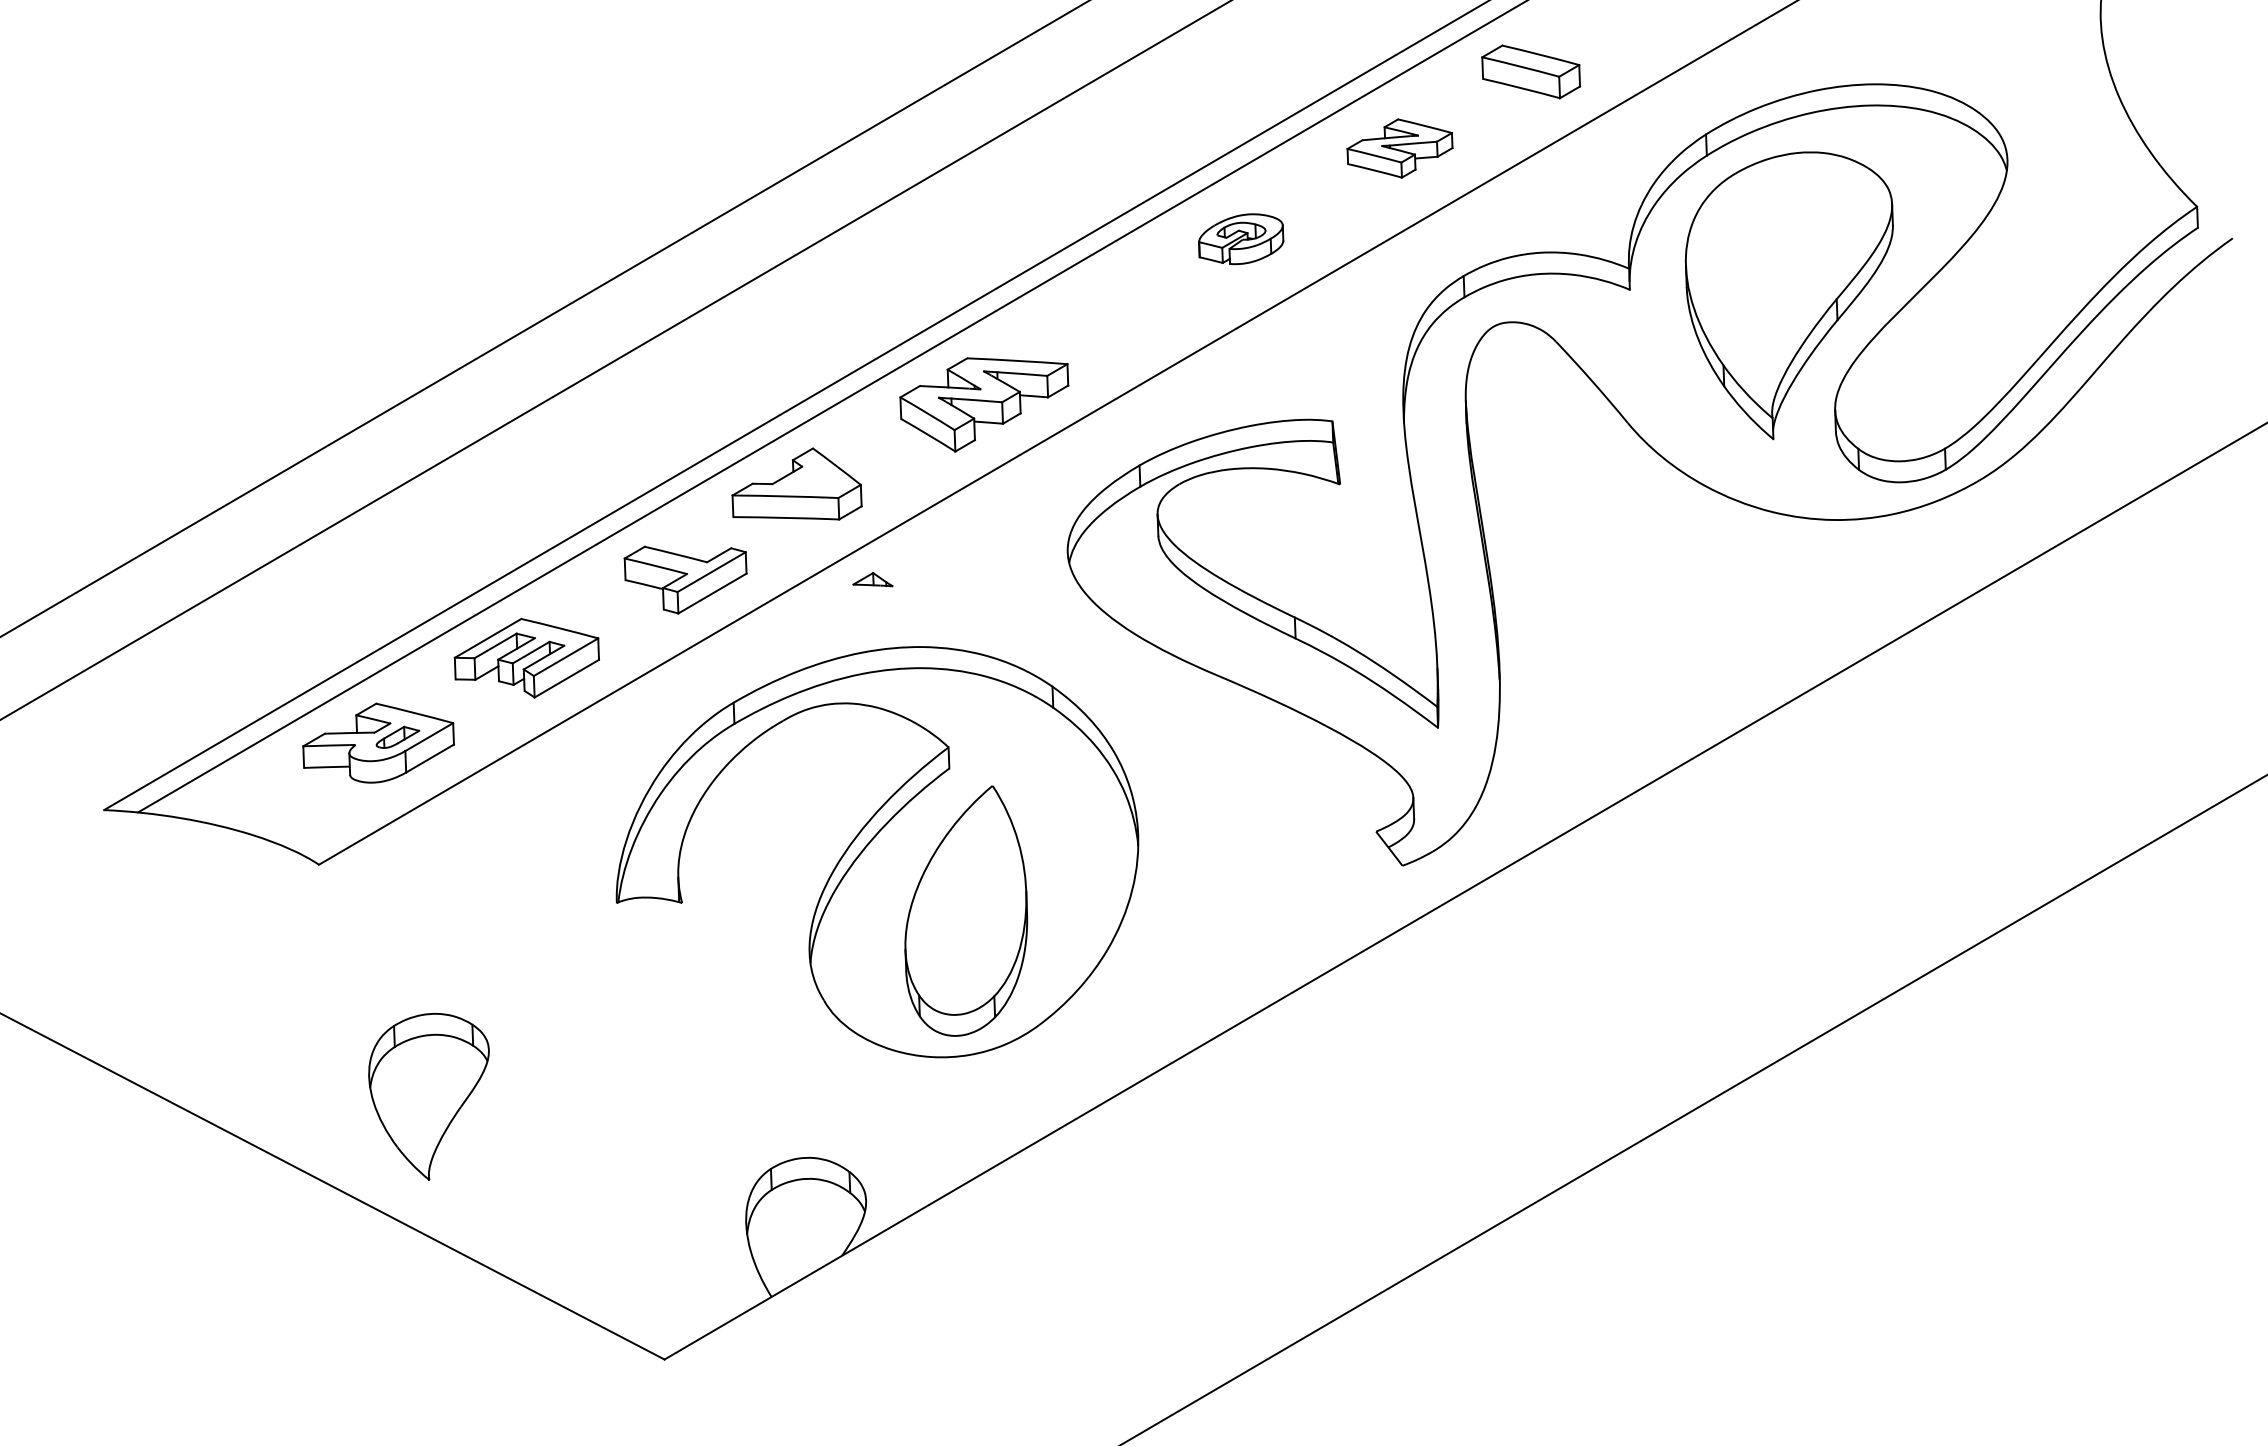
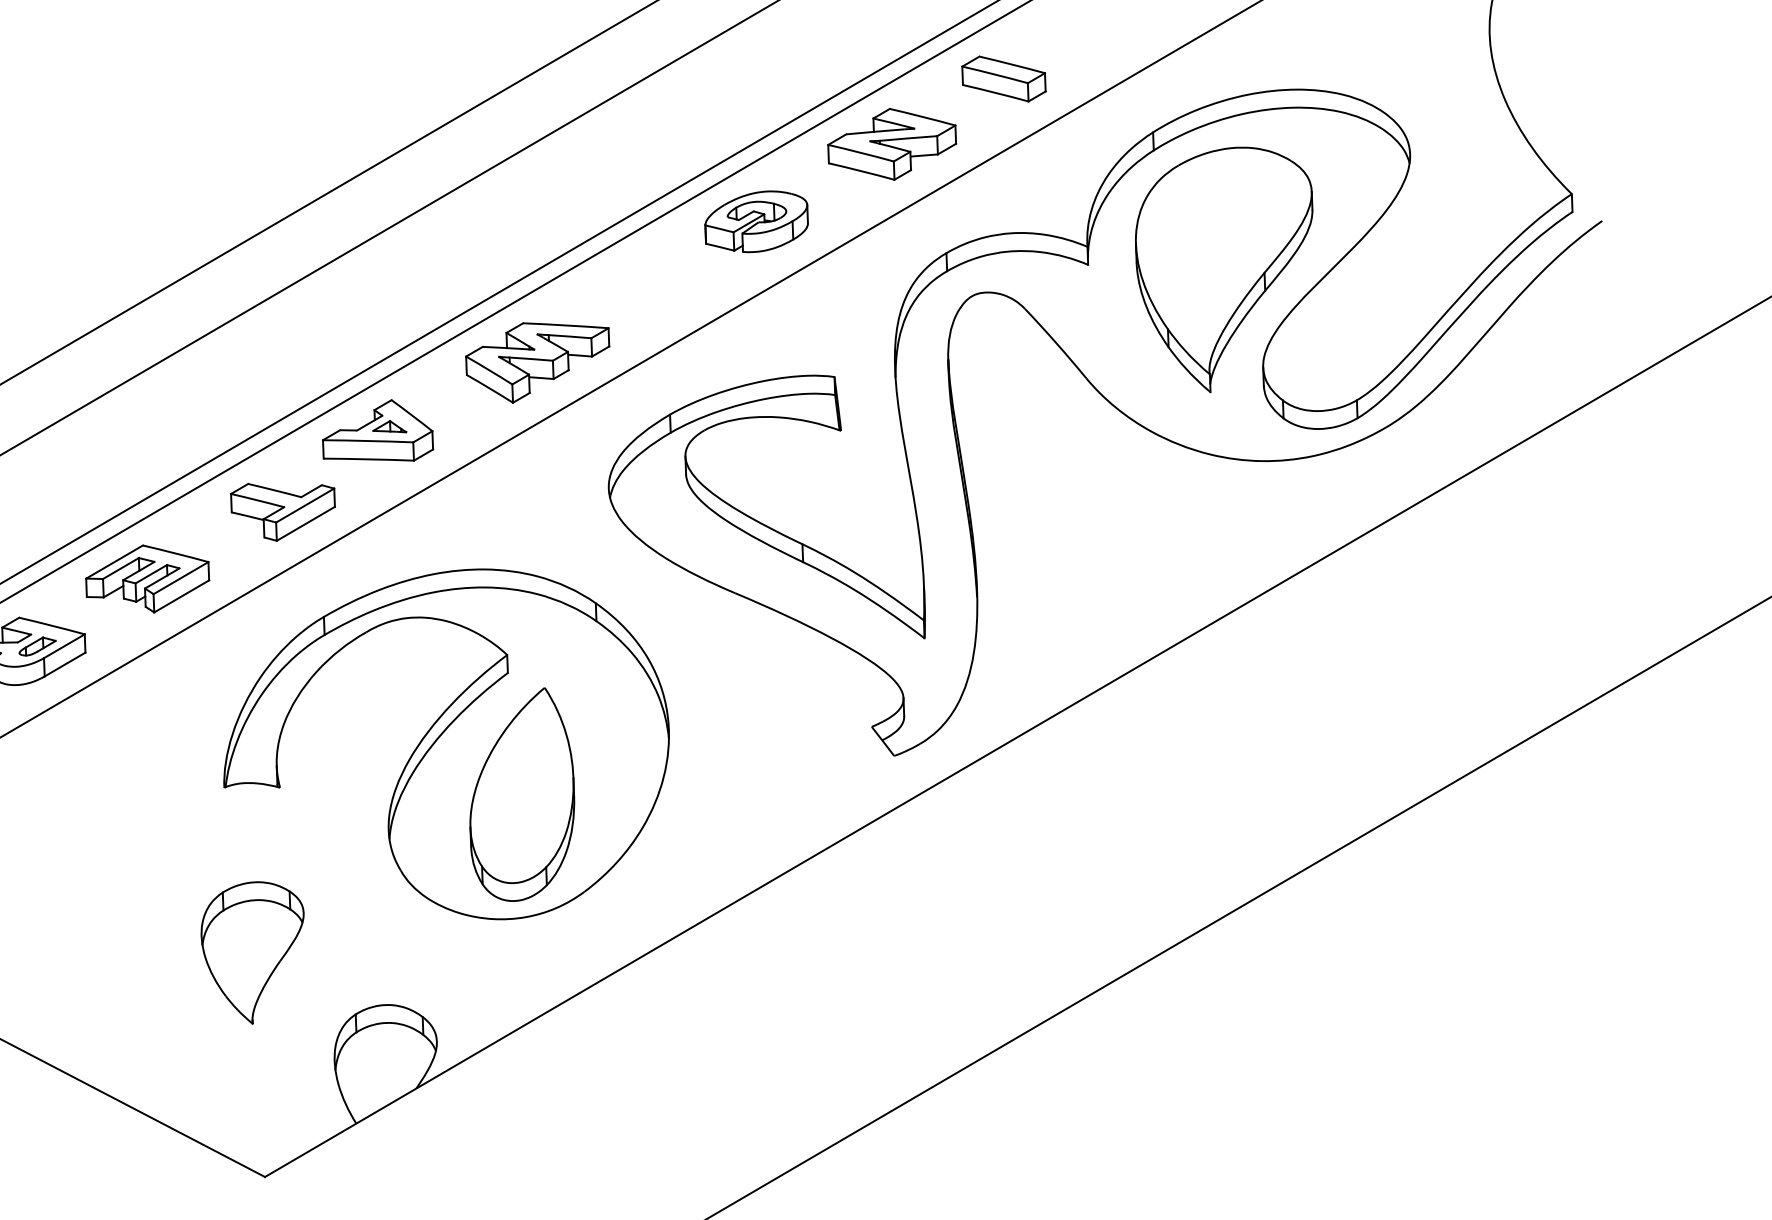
part: (1399, 148) -> (891, 144), size x1.43
part: (1241, 238) -> (756, 221), size x1.43
part: (872, 579) -> (389, 426), moved
part: (428, 1096) -> (252, 952), moved

